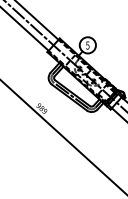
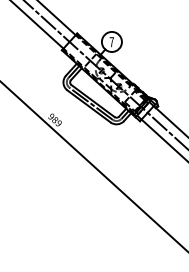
text: (87, 45) -> (111, 42), 5 -> 7

